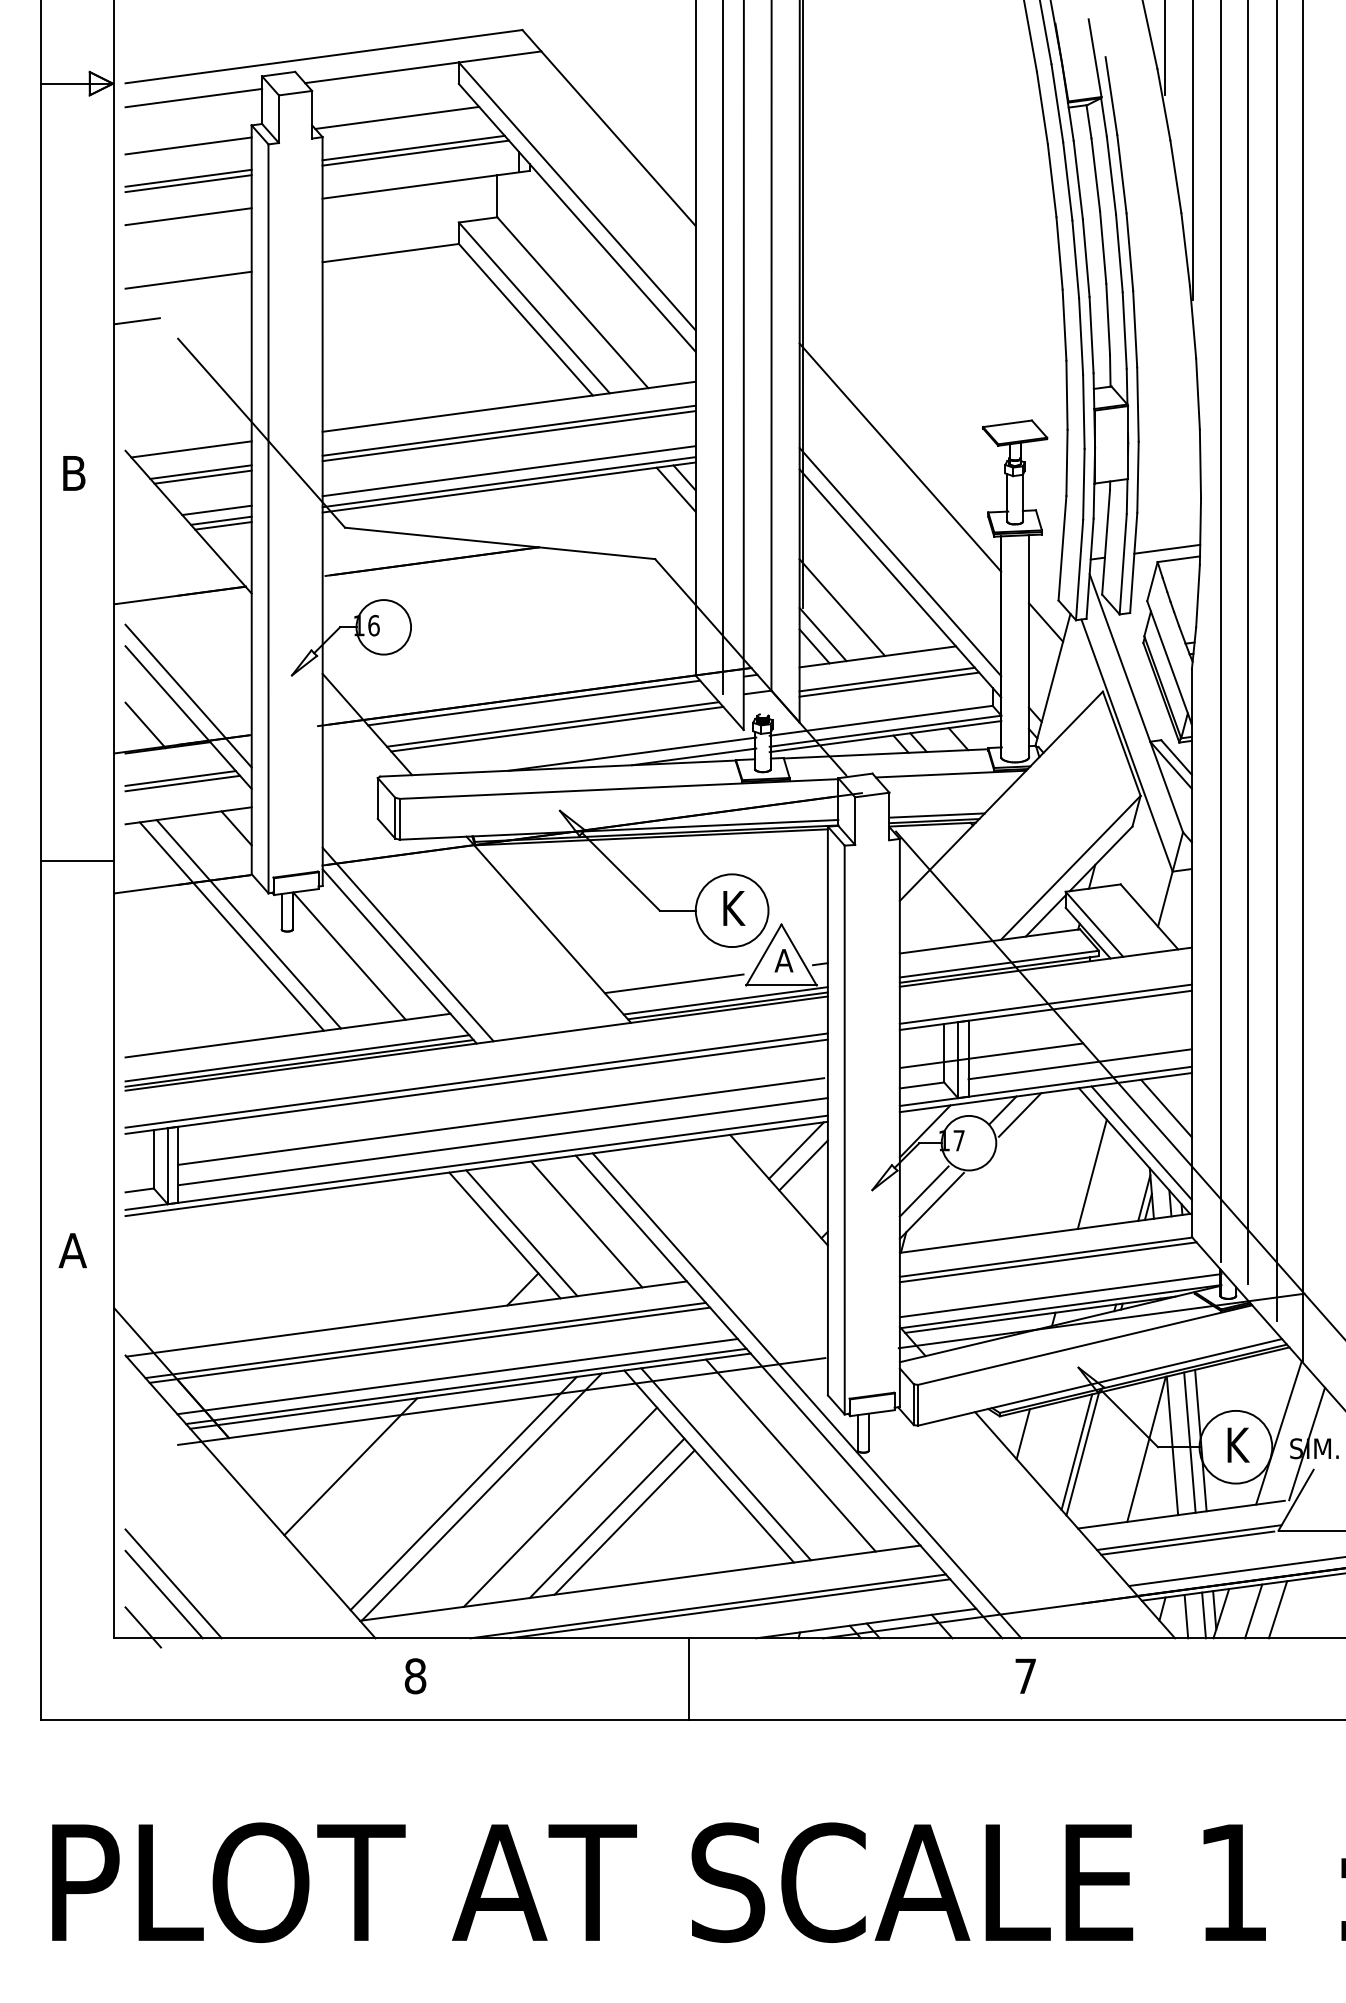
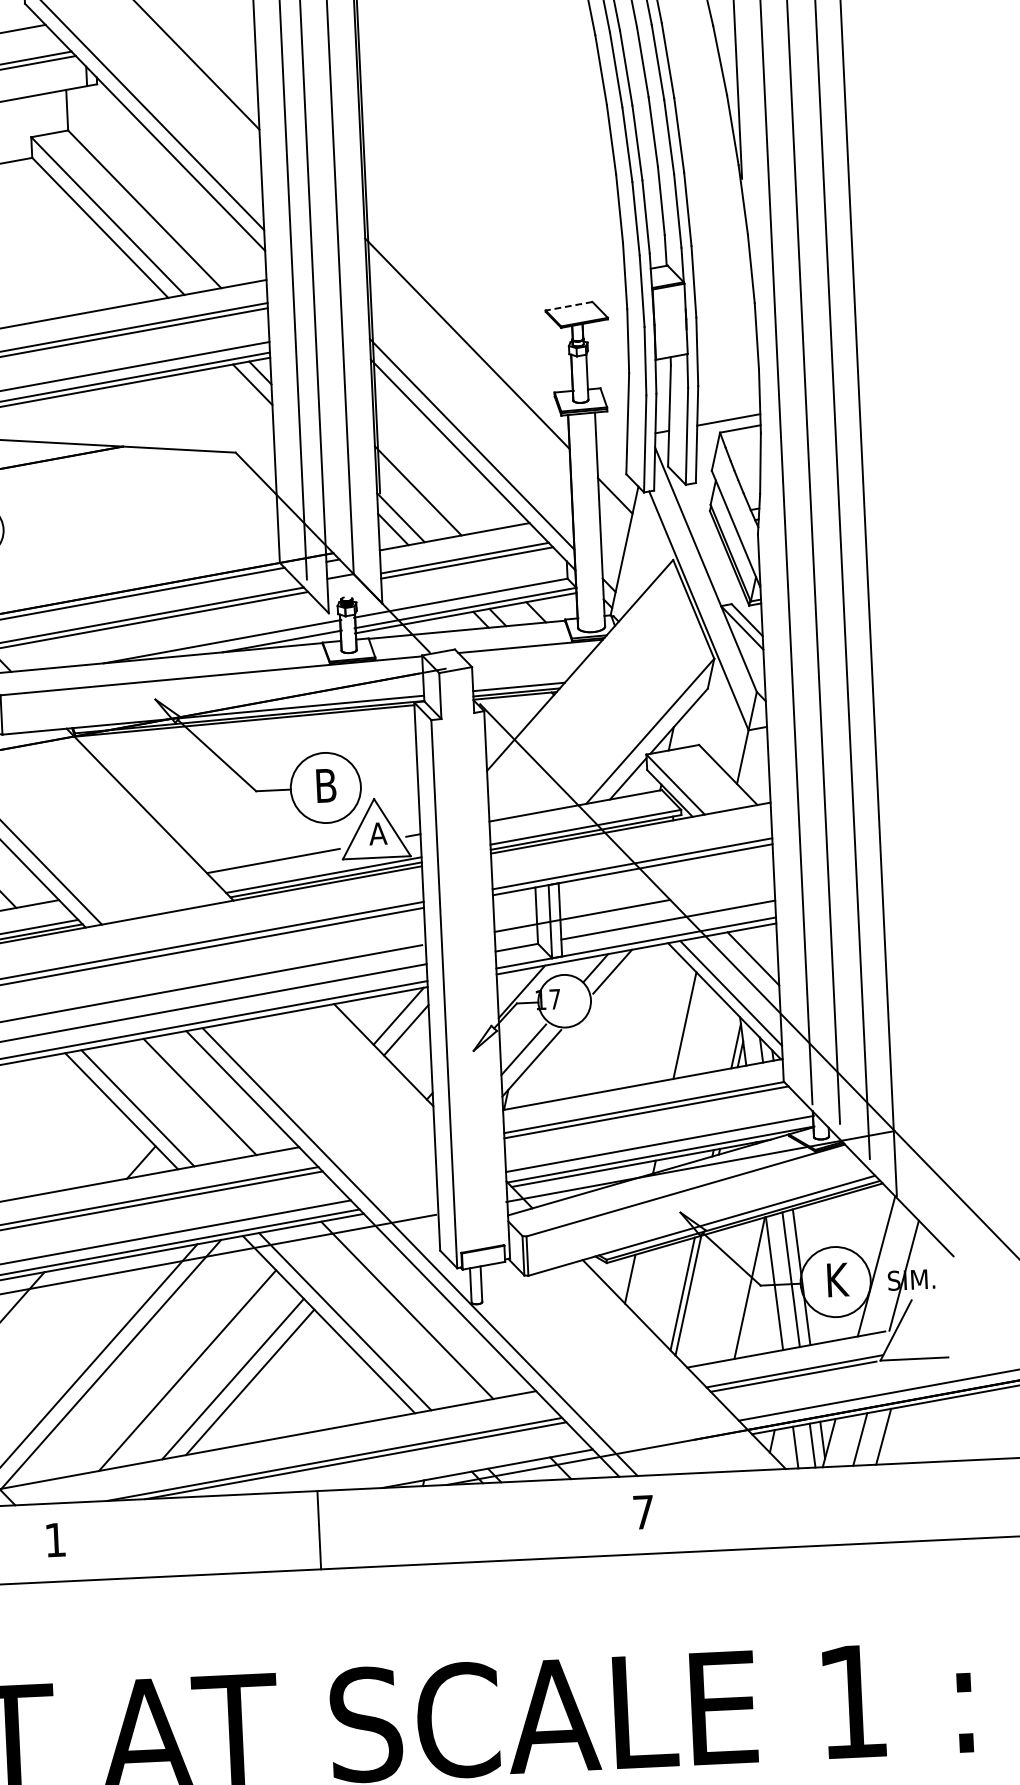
line: (1007, 423) -> (569, 305), solid -> dashed
text: (733, 908) -> (327, 785), K -> B
text: (415, 1676) -> (55, 1540), 8 -> 1

